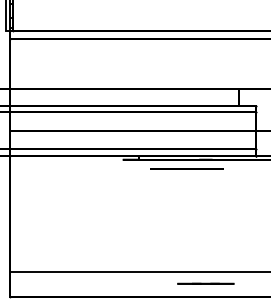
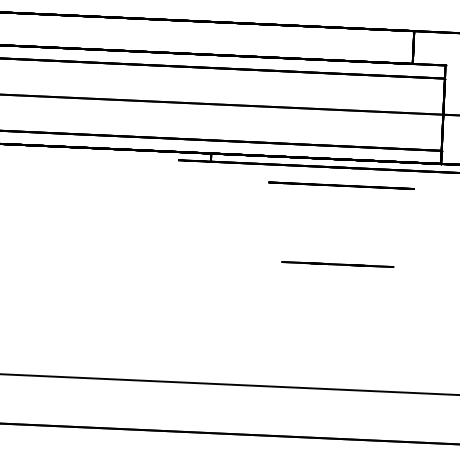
line: (186, 168) -> (340, 184), moved
line: (205, 283) -> (337, 263), moved

